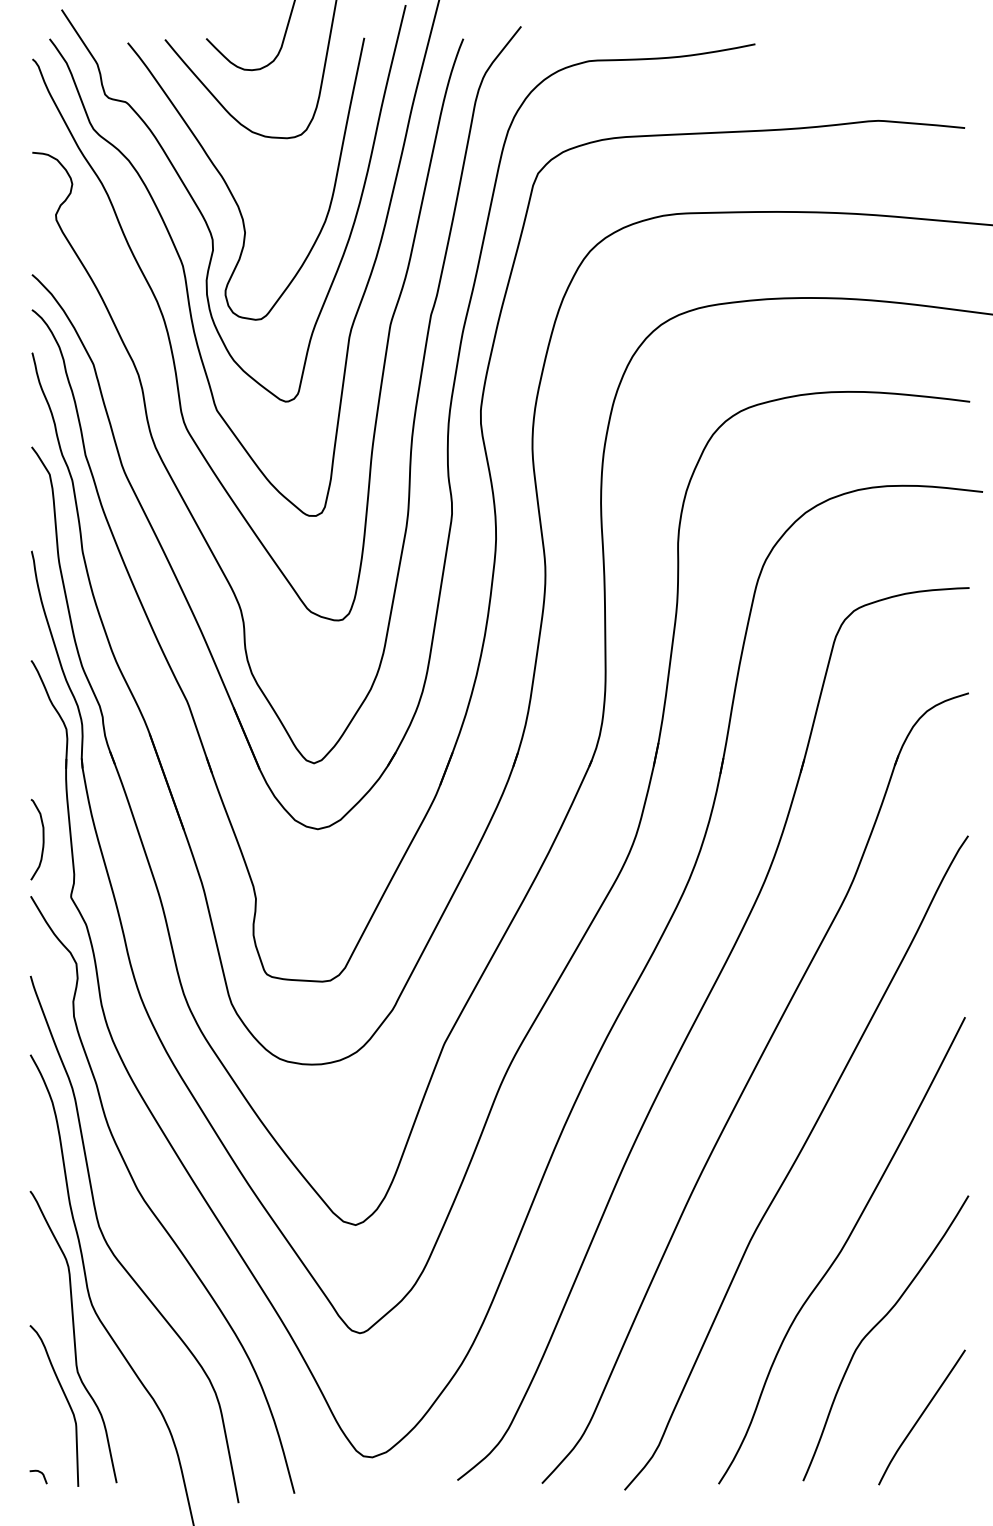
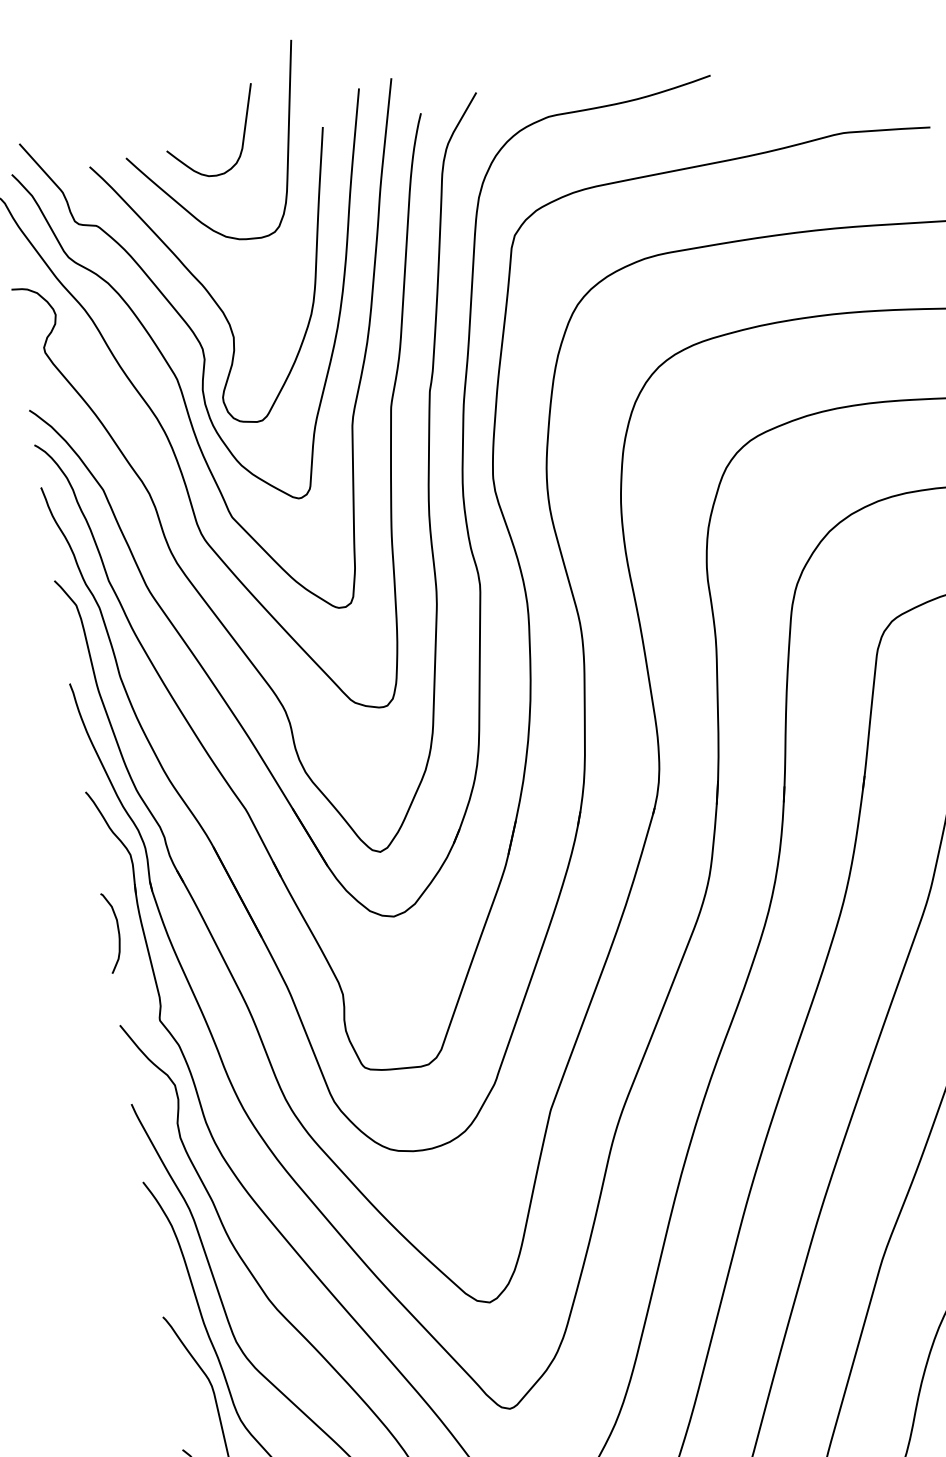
curve: (42, 839) -> (117, 931), moved

